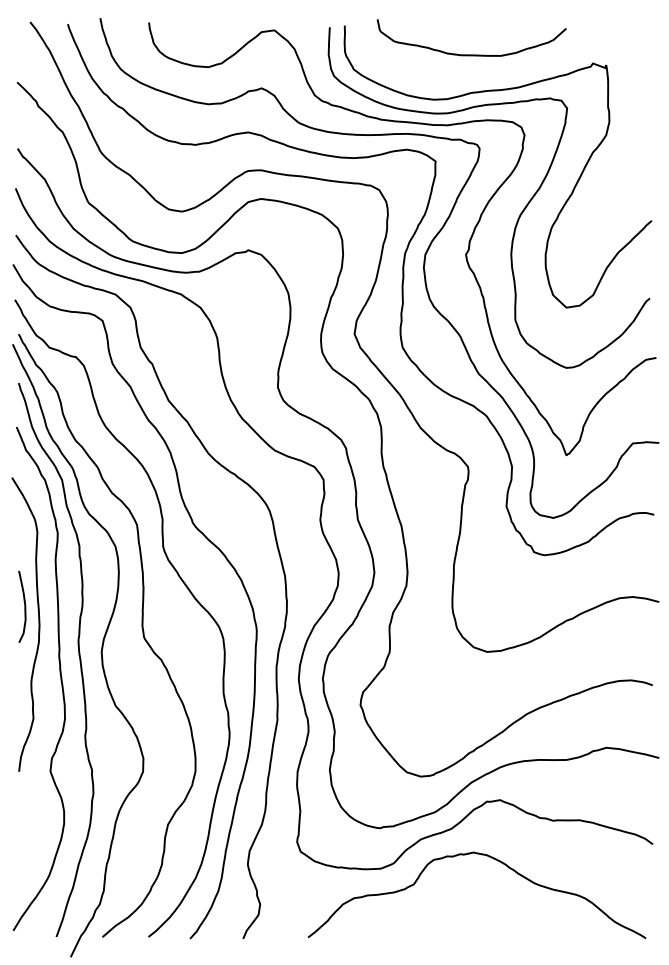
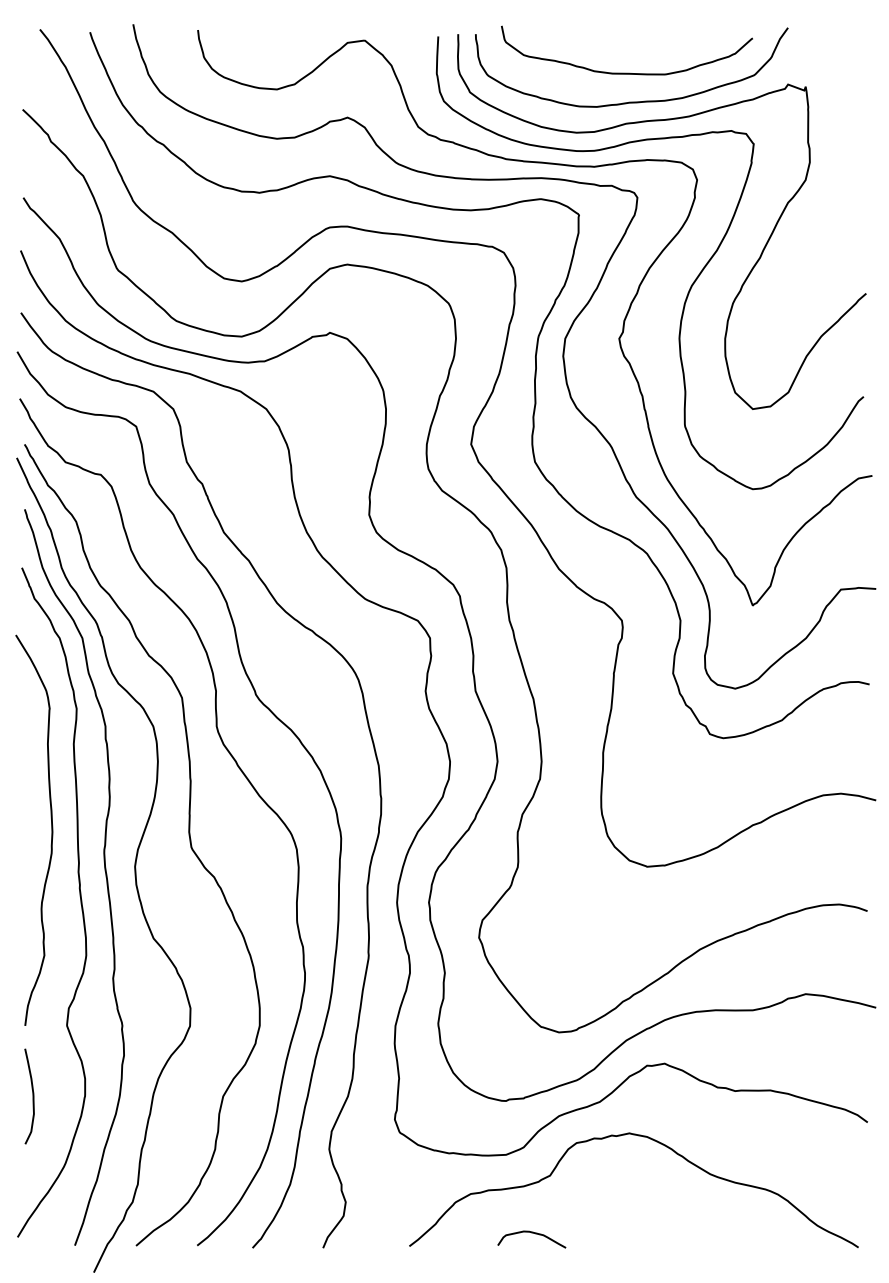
curve: (480, 75) -> (638, 100), added
curve: (24, 606) -> (32, 1096), moved
curve: (401, 928) -> (533, 1234), added

